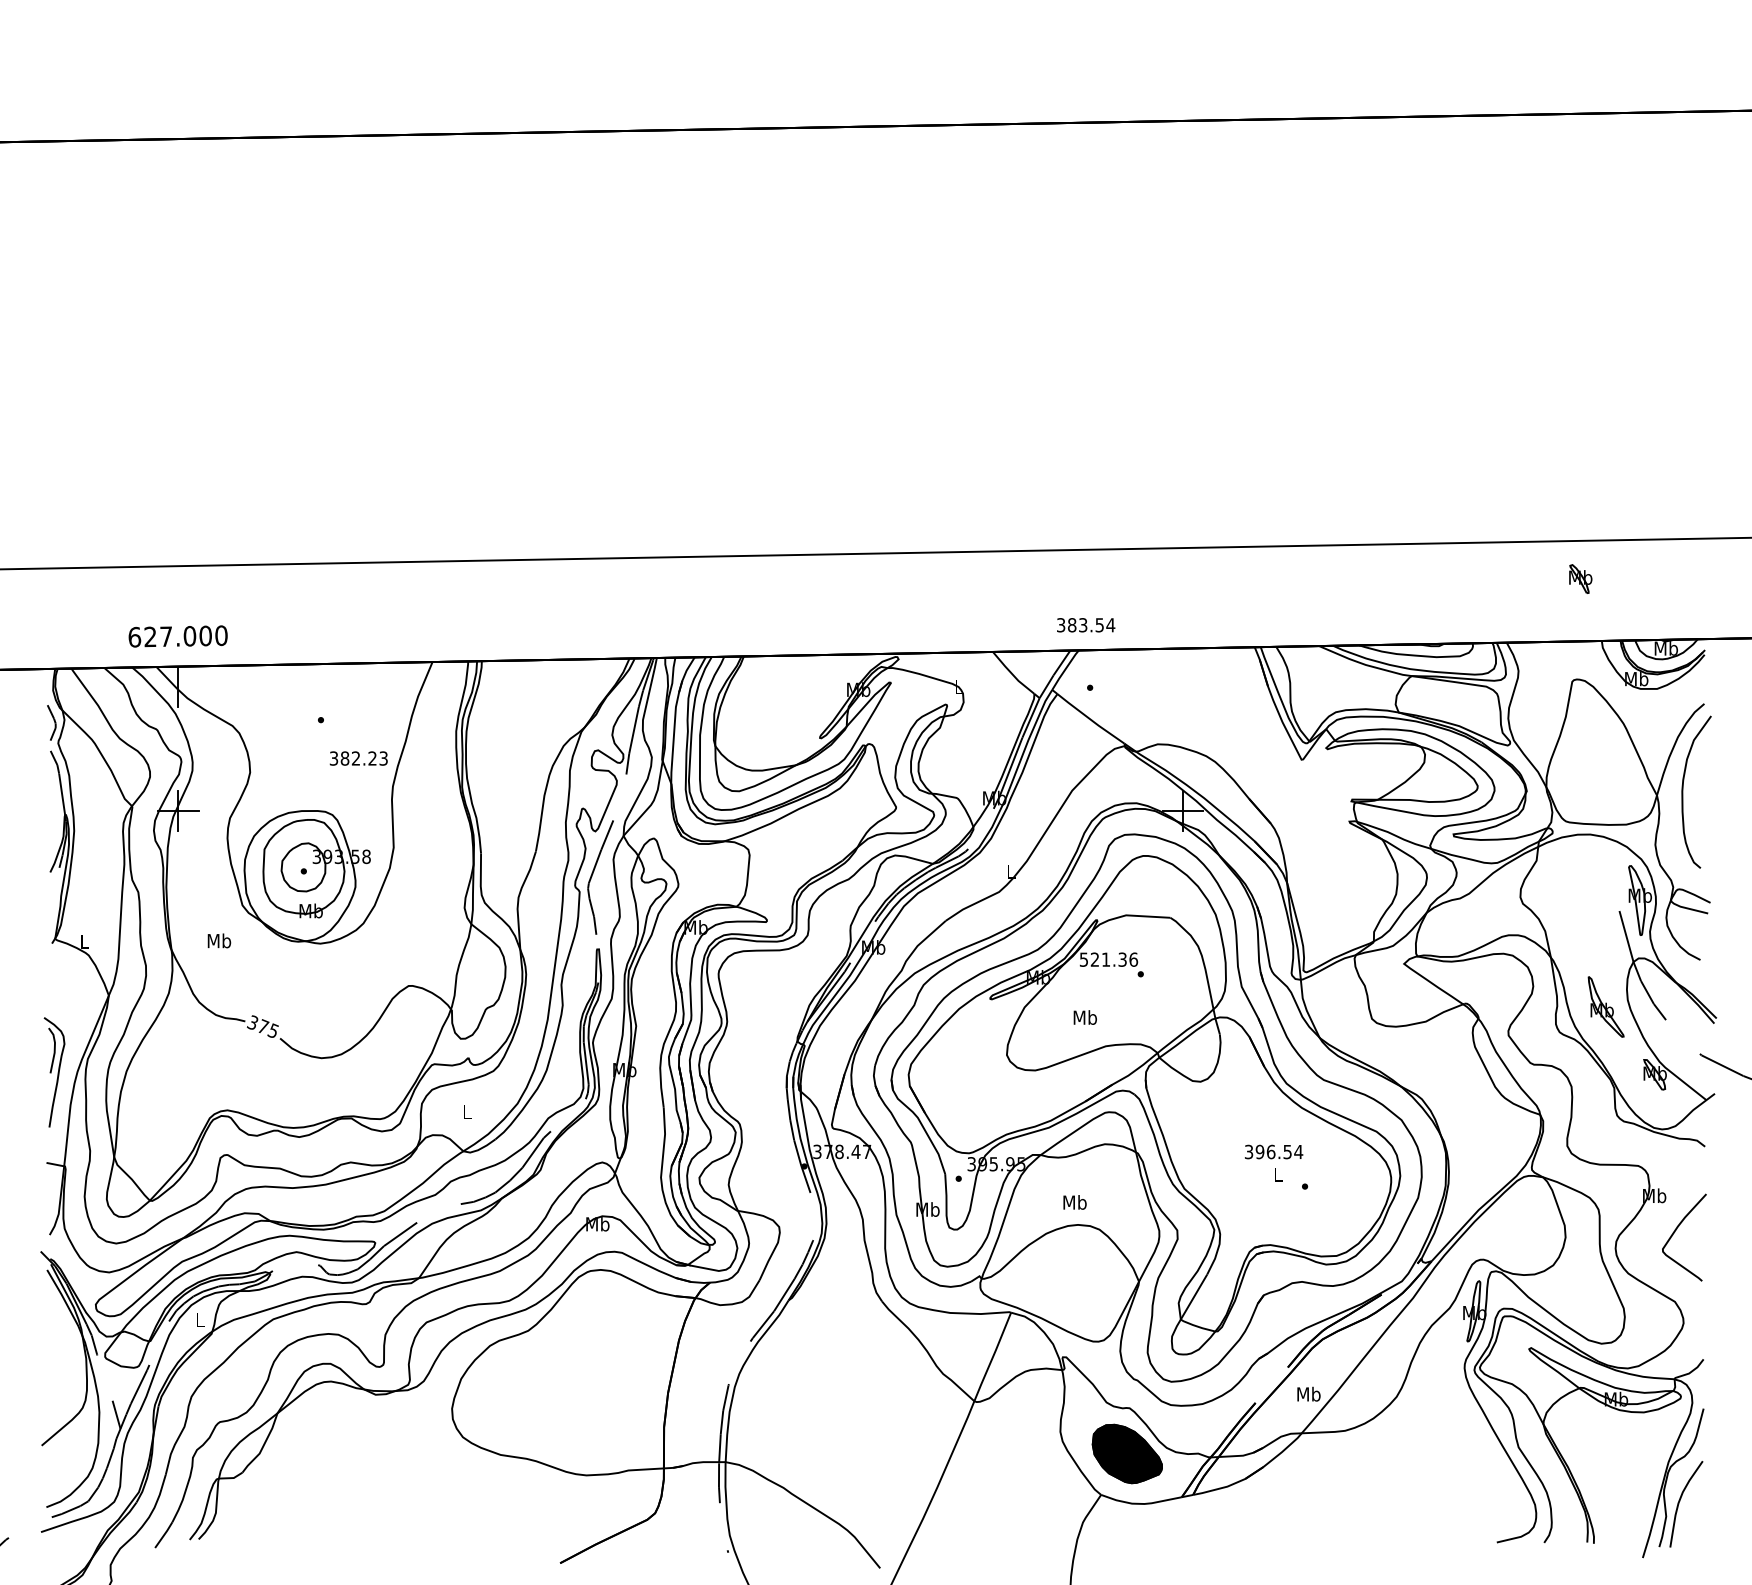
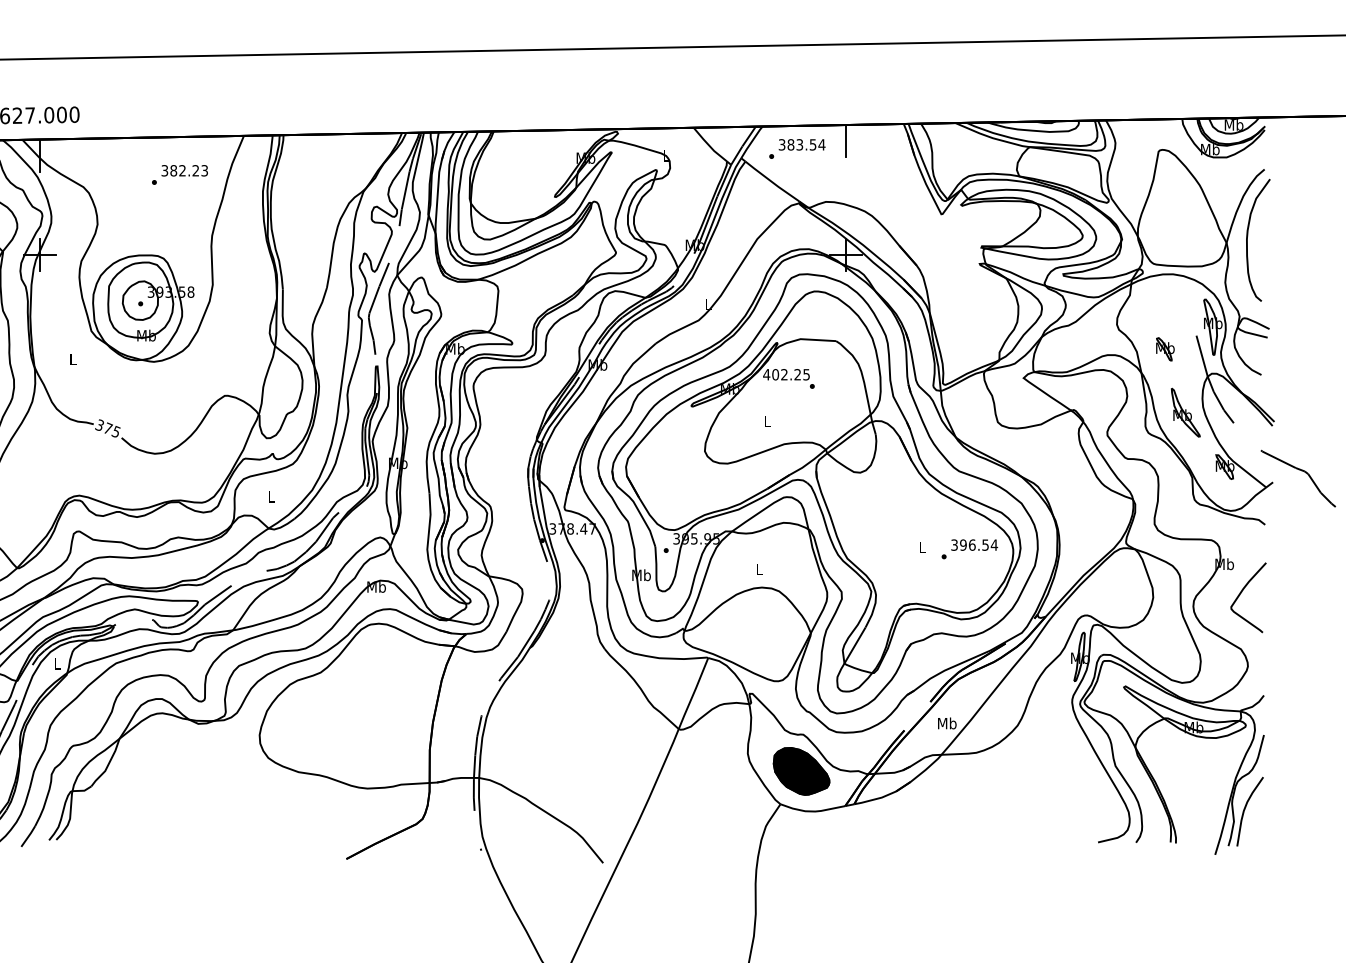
part: (1580, 578) -> (1165, 348), moved
text: (1086, 625) -> (802, 145), moved
line: (1183, 668) -> (846, 141), added
text: (358, 758) -> (184, 170), moved
text: (219, 940) -> (72, 359), Mb -> L
text: (1108, 959) -> (786, 374), 521.36 -> 402.25
text: (1084, 1017) -> (767, 421), Mb -> L
text: (1274, 1151) -> (975, 544), moved
text: (1074, 1202) -> (759, 569), Mb -> L

